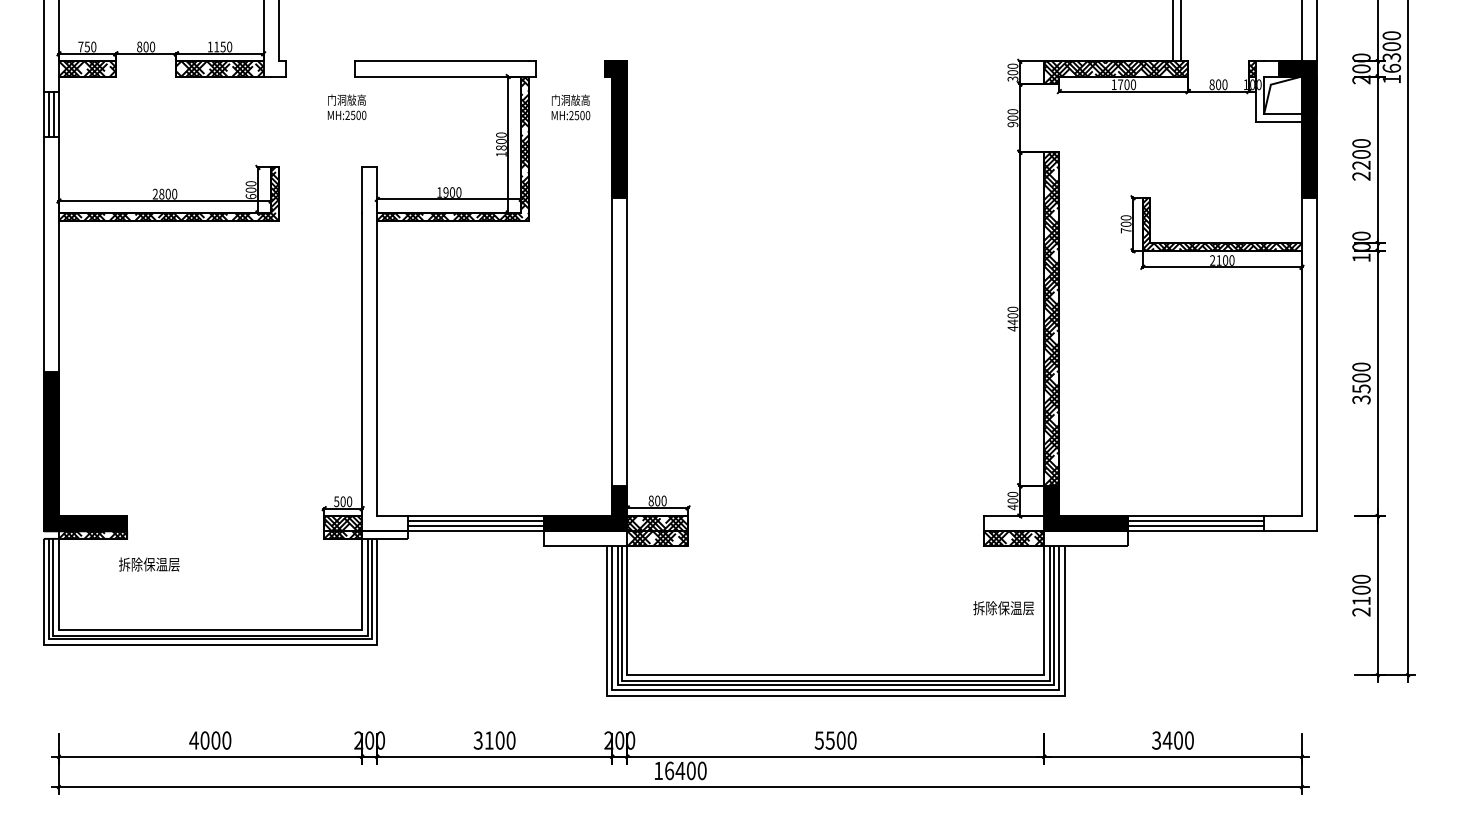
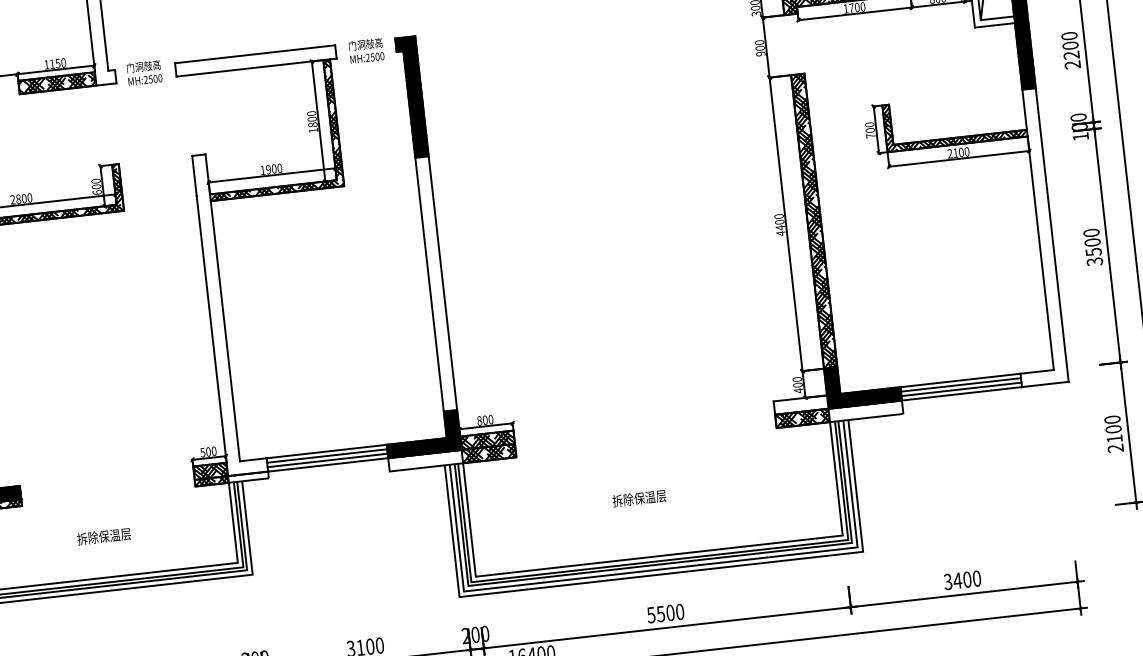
text: (346, 106) -> (143, 72), moved
text: (570, 107) -> (366, 50), moved
text: (149, 564) -> (104, 536), moved
text: (1003, 608) -> (639, 498), moved

